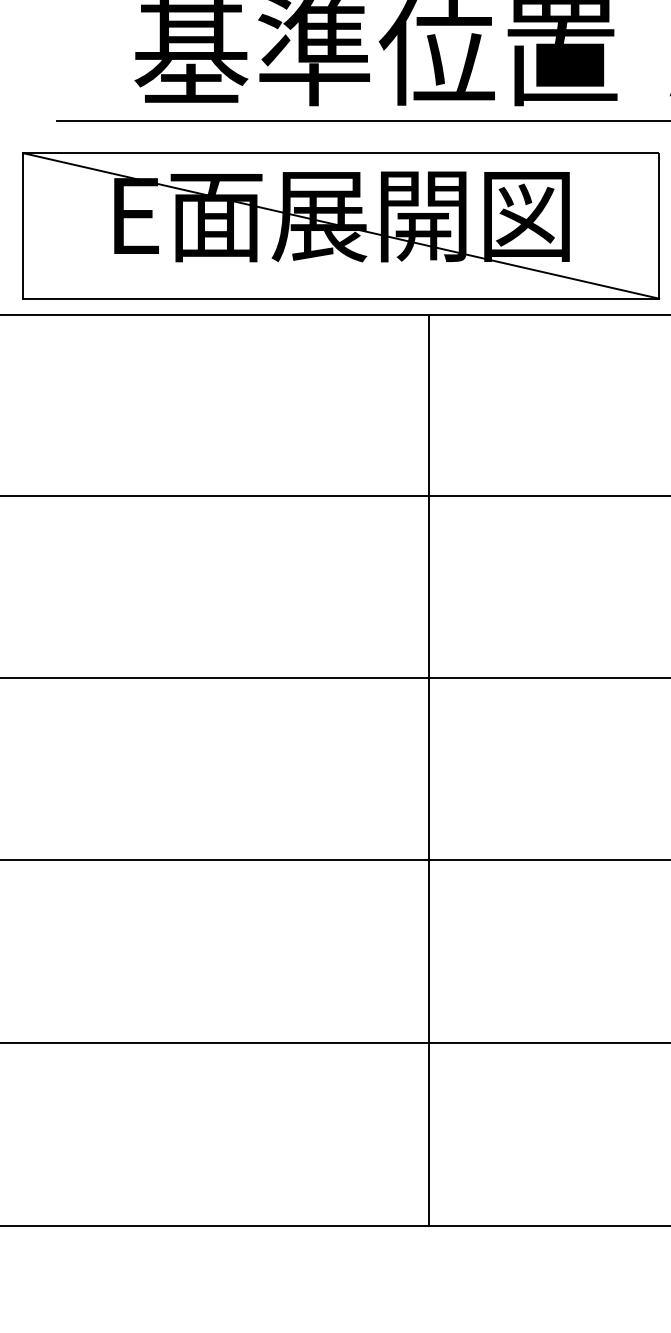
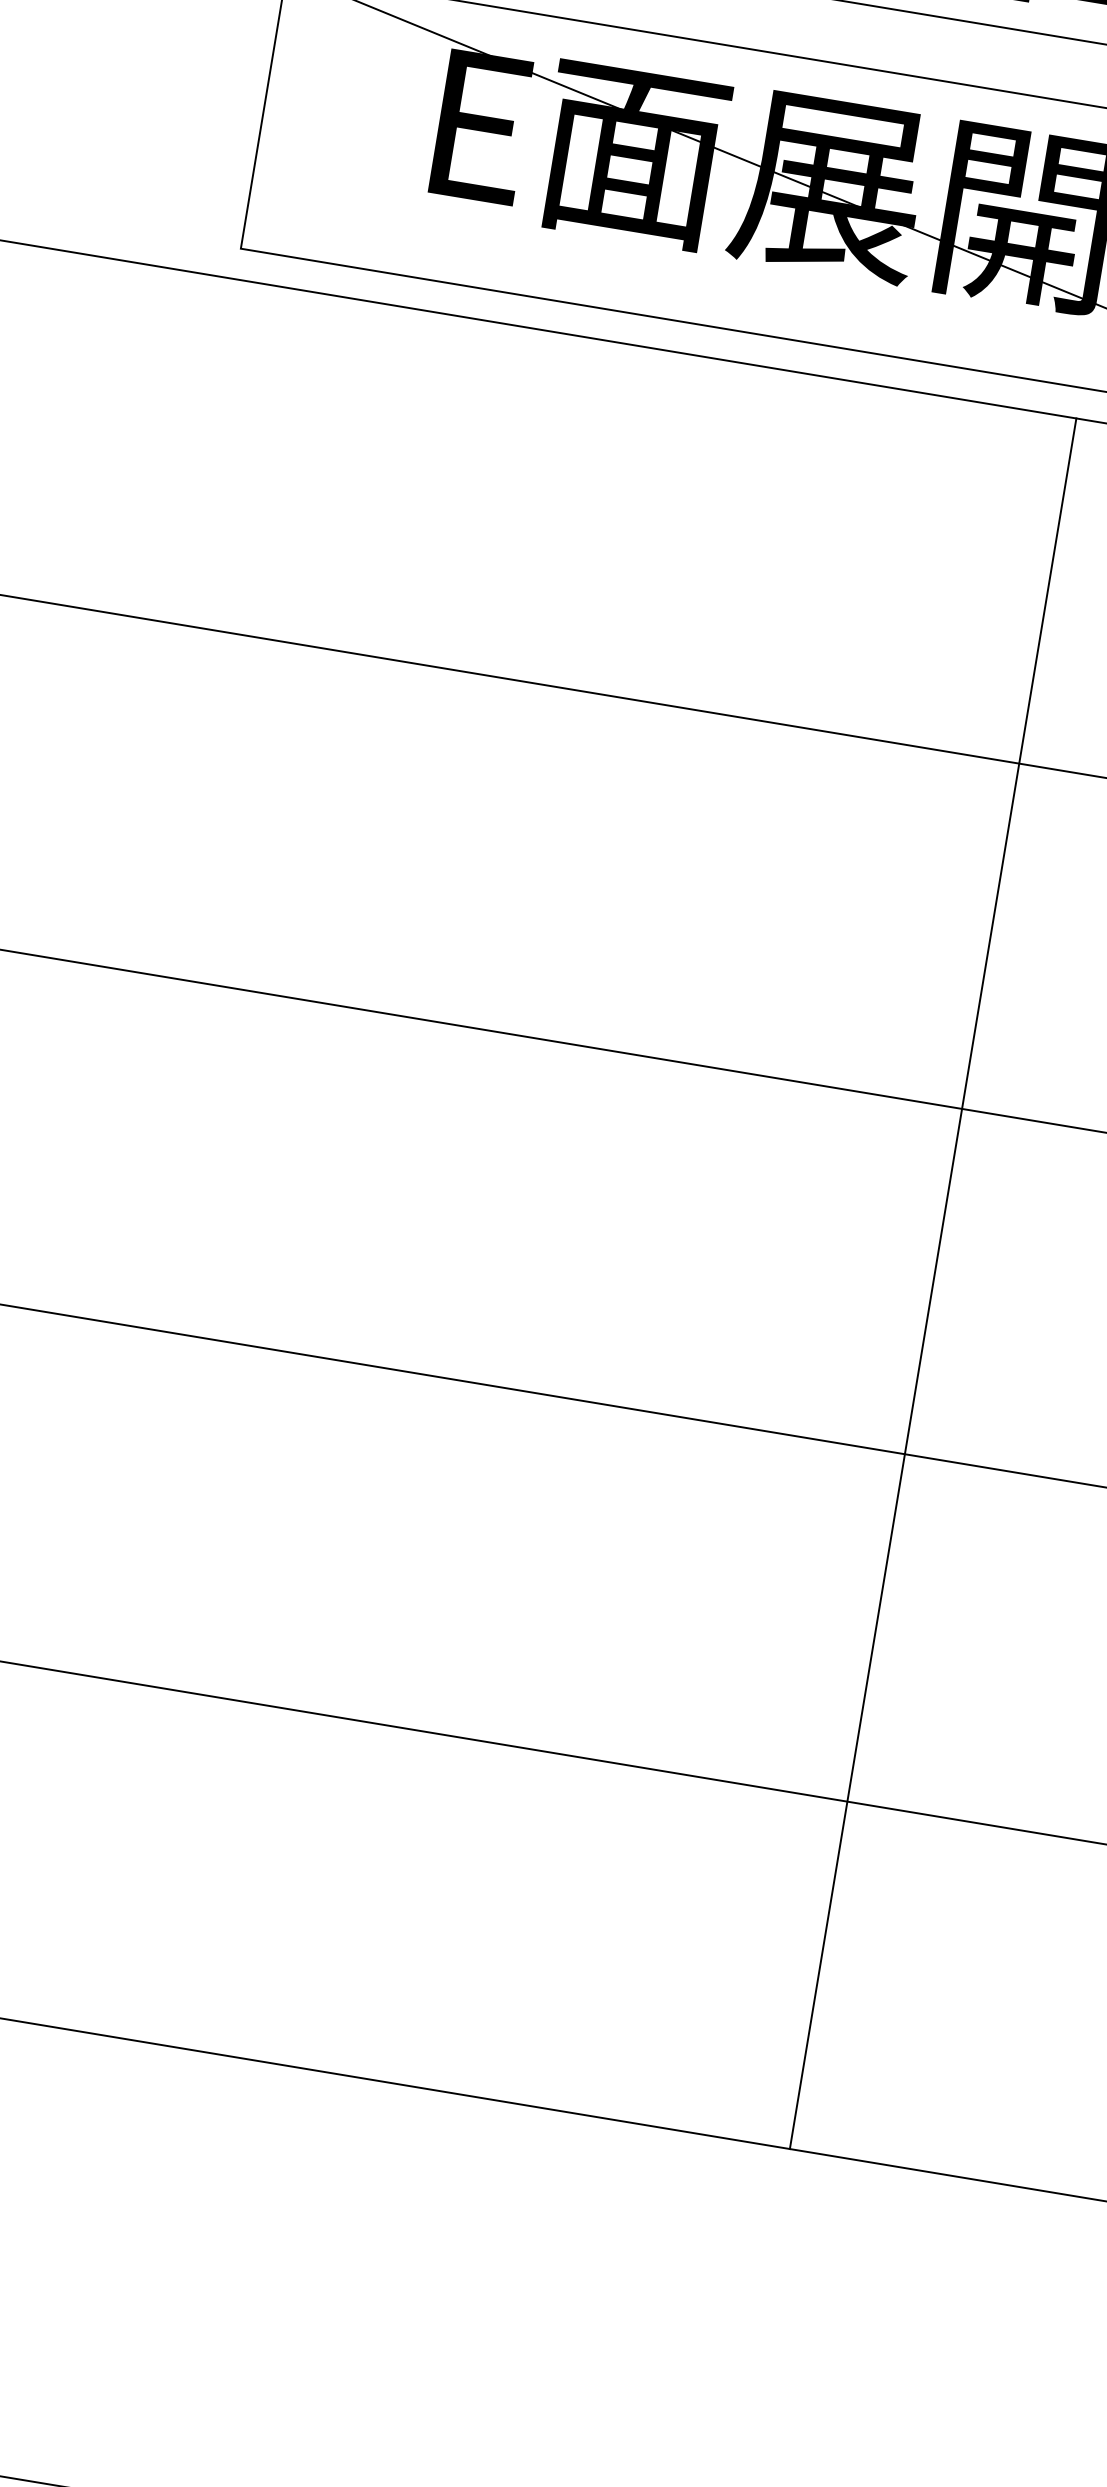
line: (428, 769) -> (932, 1282), moved

